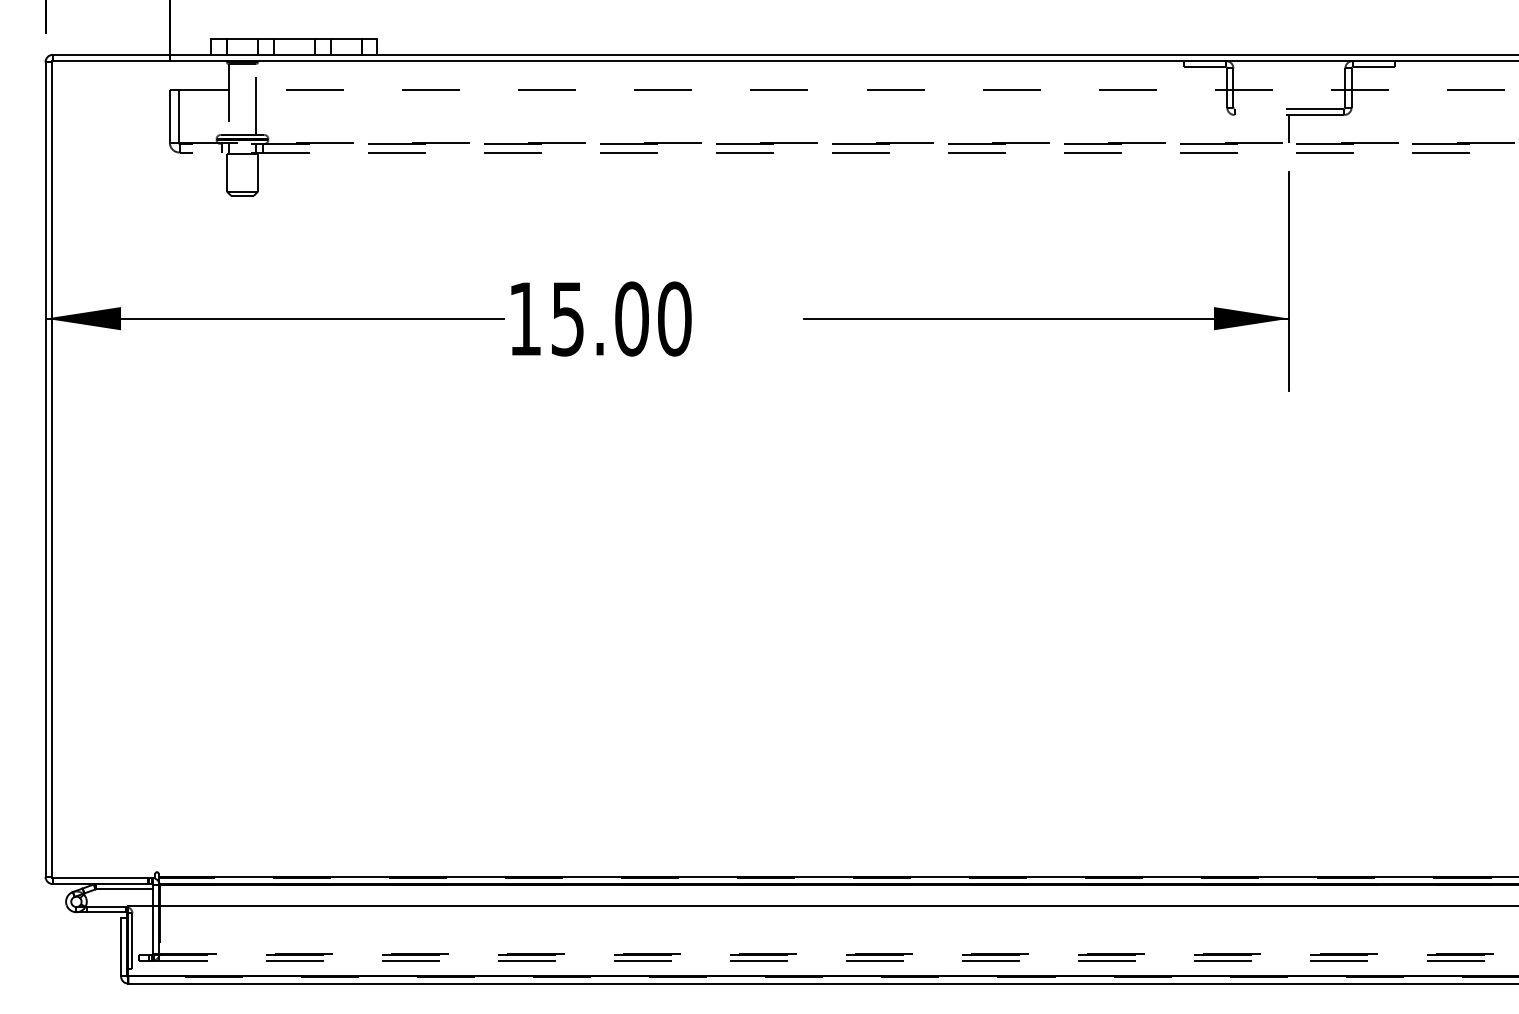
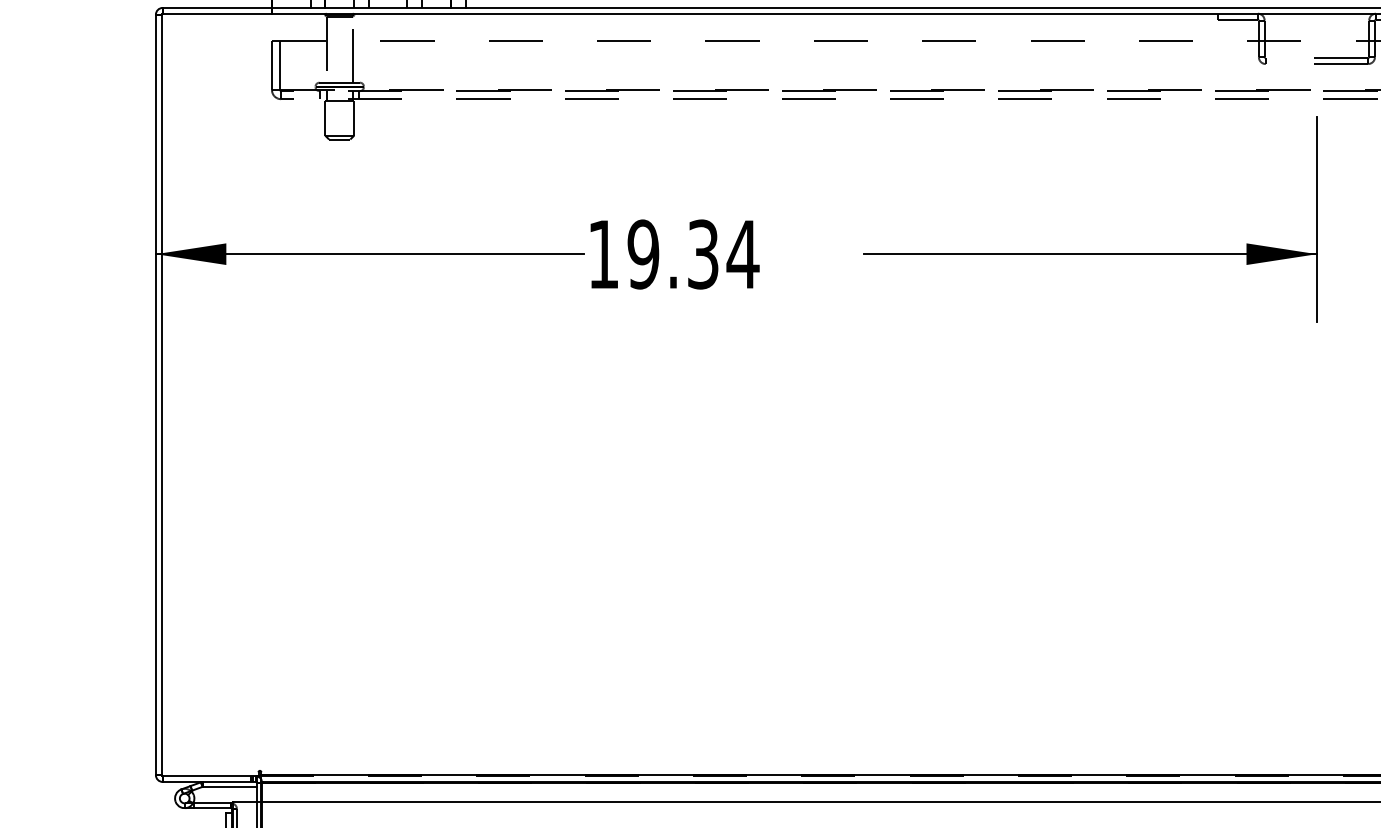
line: (1289, 128) -> (1316, 76), removed
text: (621, 318) -> (693, 254), 15.00 -> 19.34

